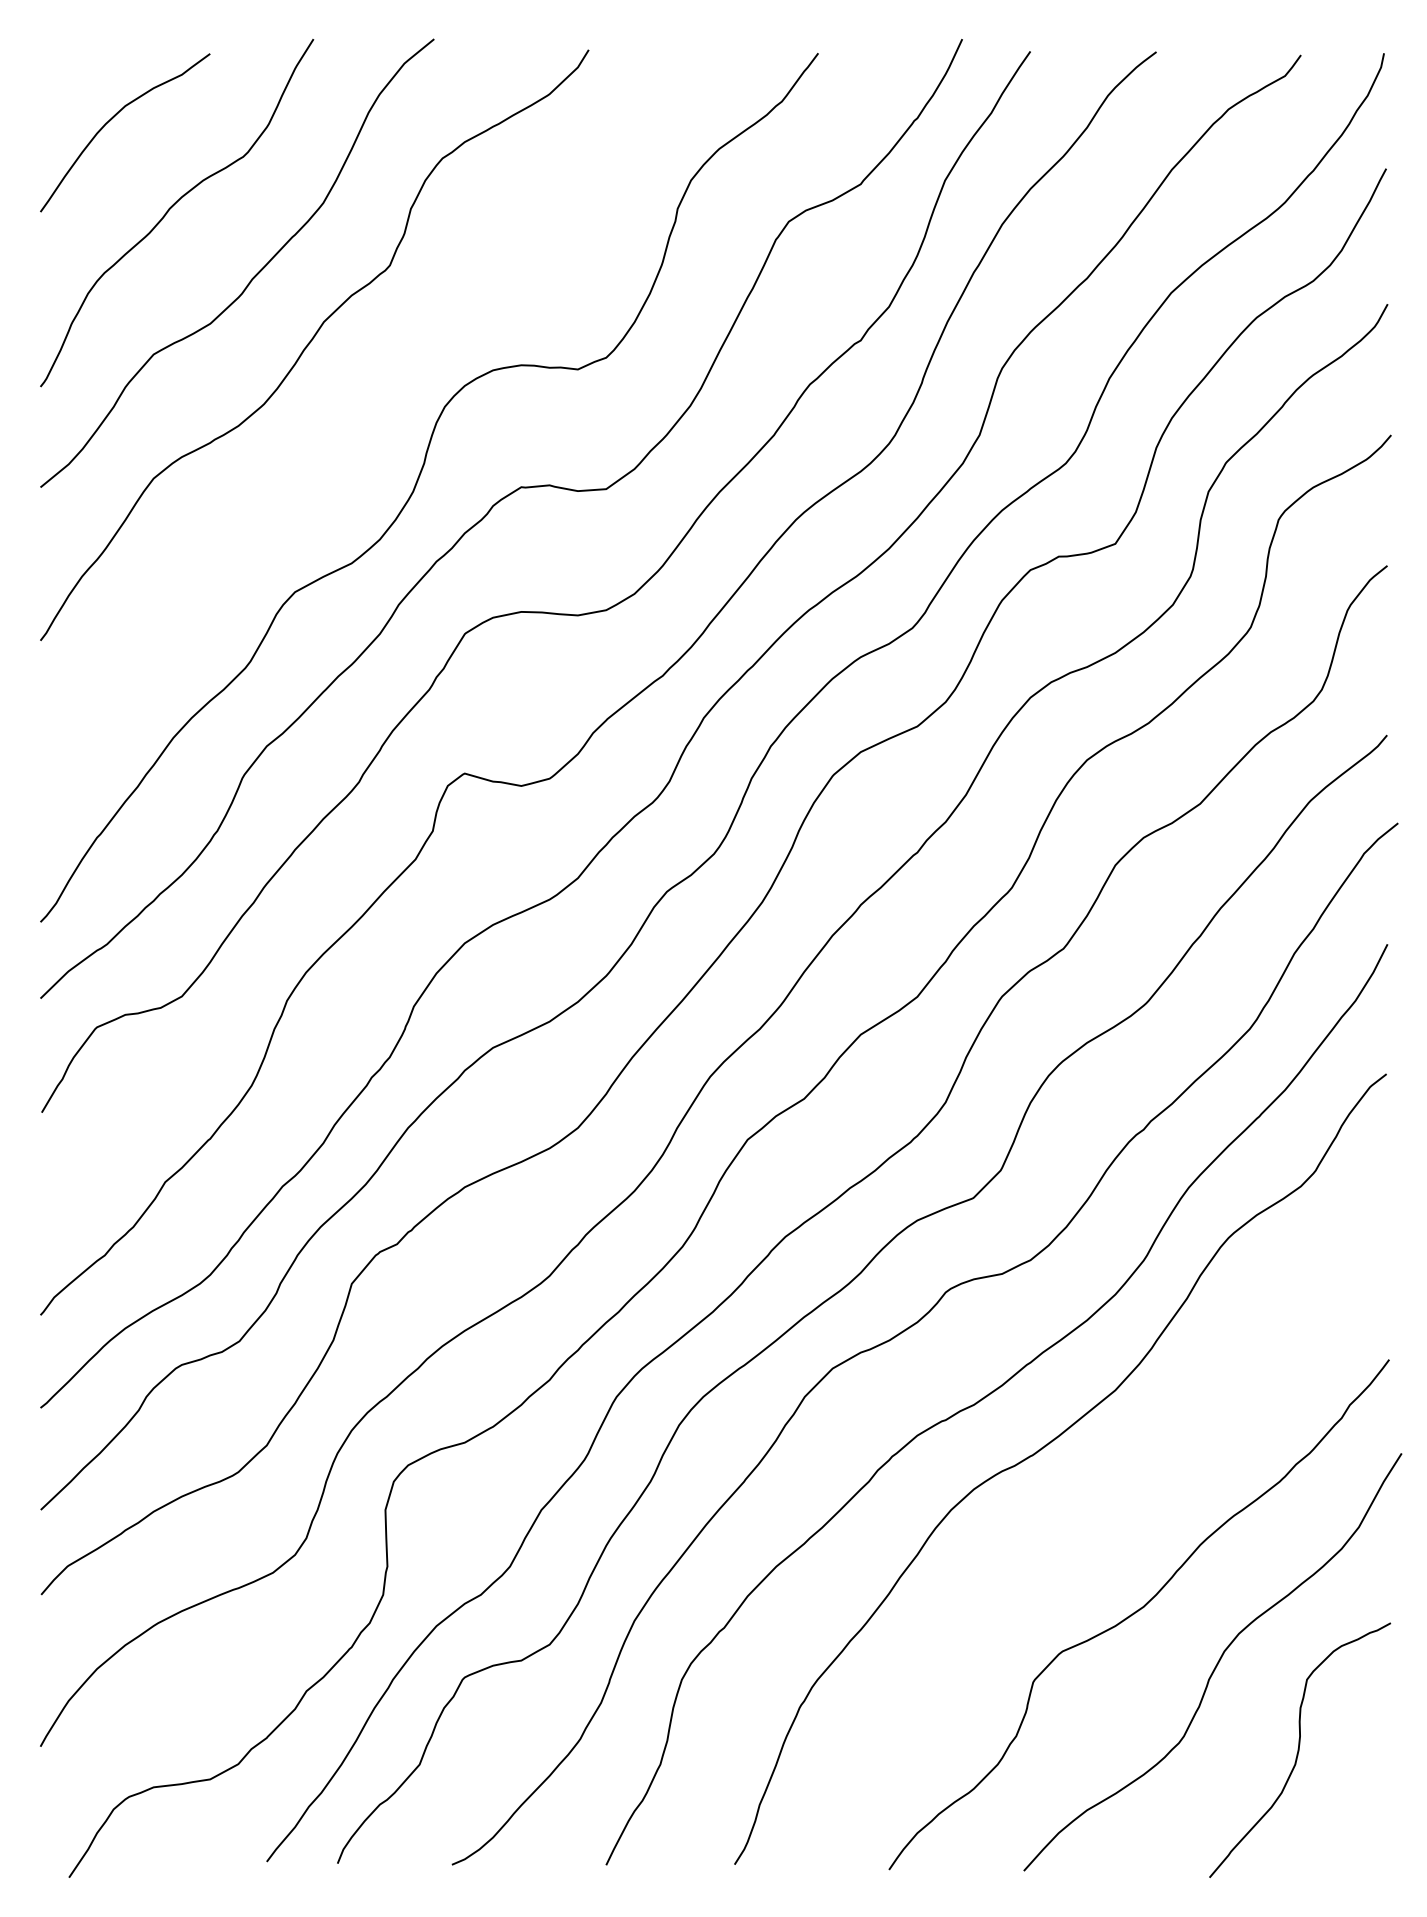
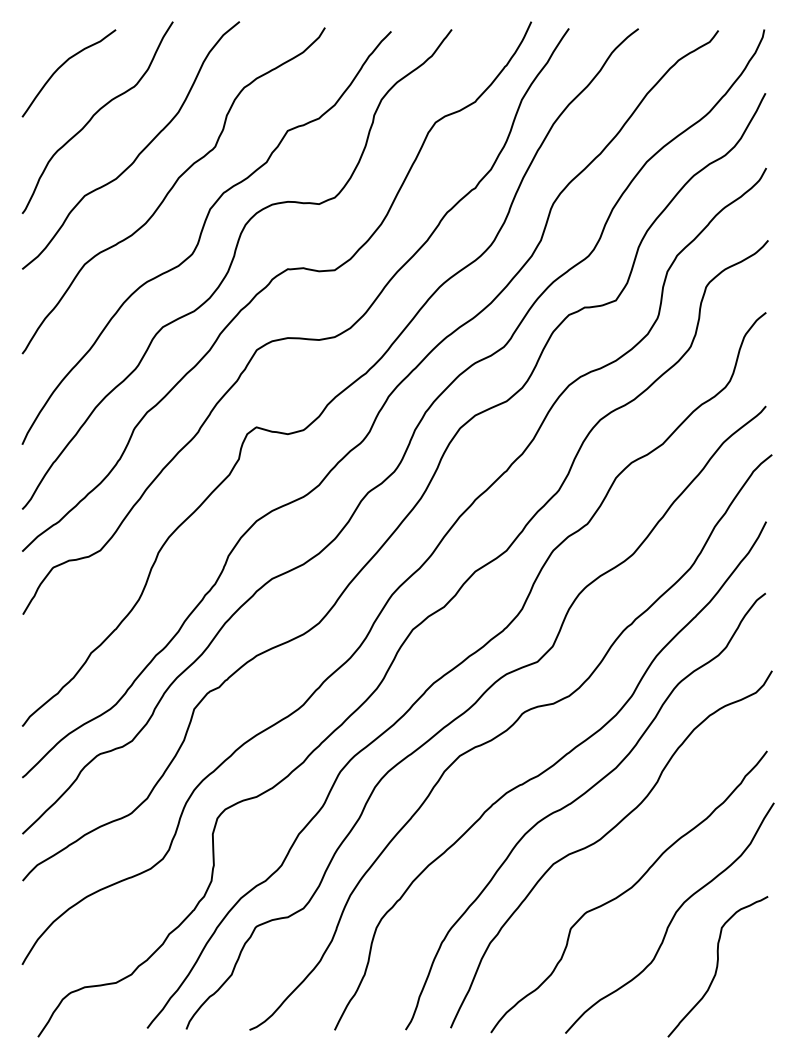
curve: (364, 428) -> (201, 236), added
curve: (1094, 1516) -> (604, 837), added

